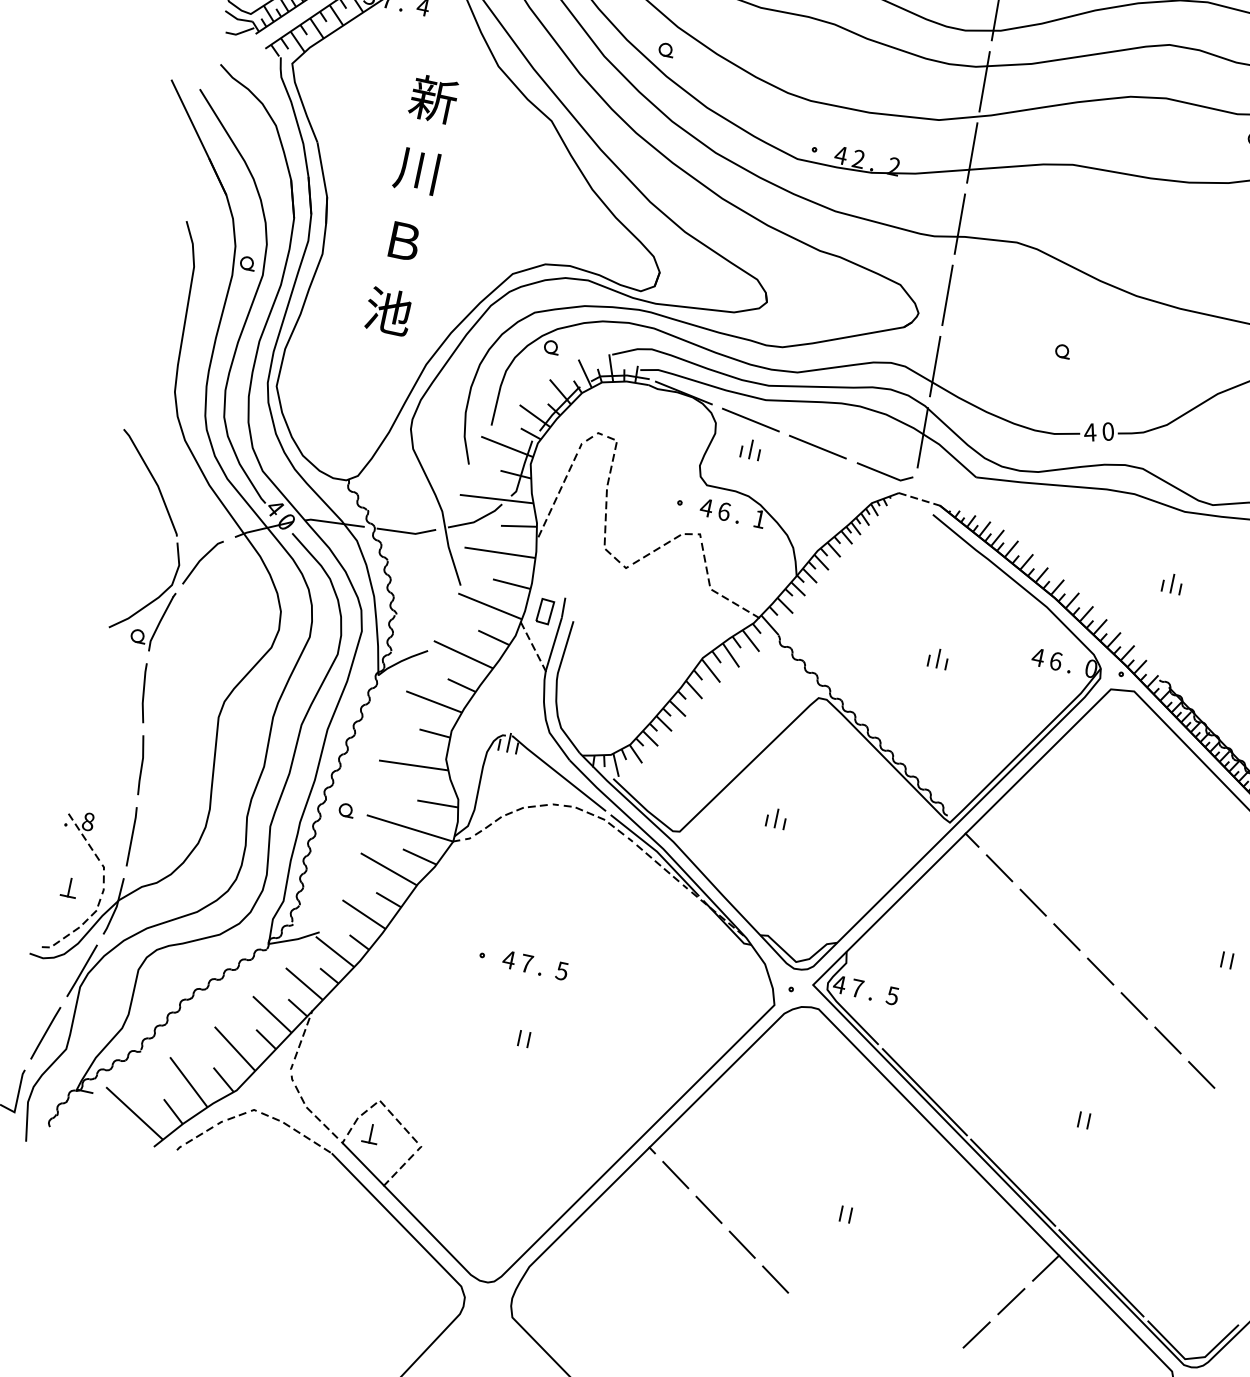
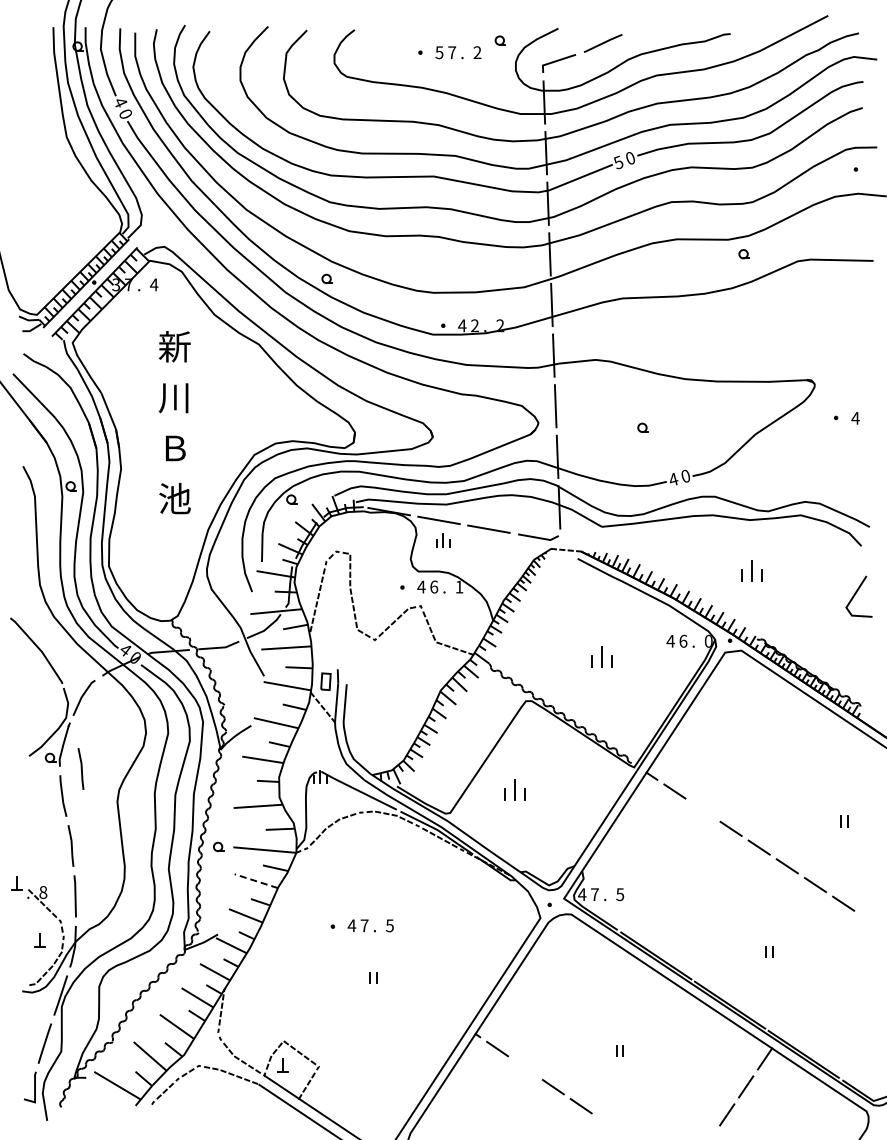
part: (1171, 584) -> (751, 571), size x1.6
part: (938, 658) -> (602, 656), size x1.6
line: (177, 659) -> (80, 768), added
part: (53, 801) -> (16, 883), added
part: (776, 817) -> (514, 789), size x1.6
line: (389, 869) -> (256, 881), solid -> dashed
line: (1032, 902) -> (702, 810), removed
line: (709, 1209) -> (525, 1067), removed

